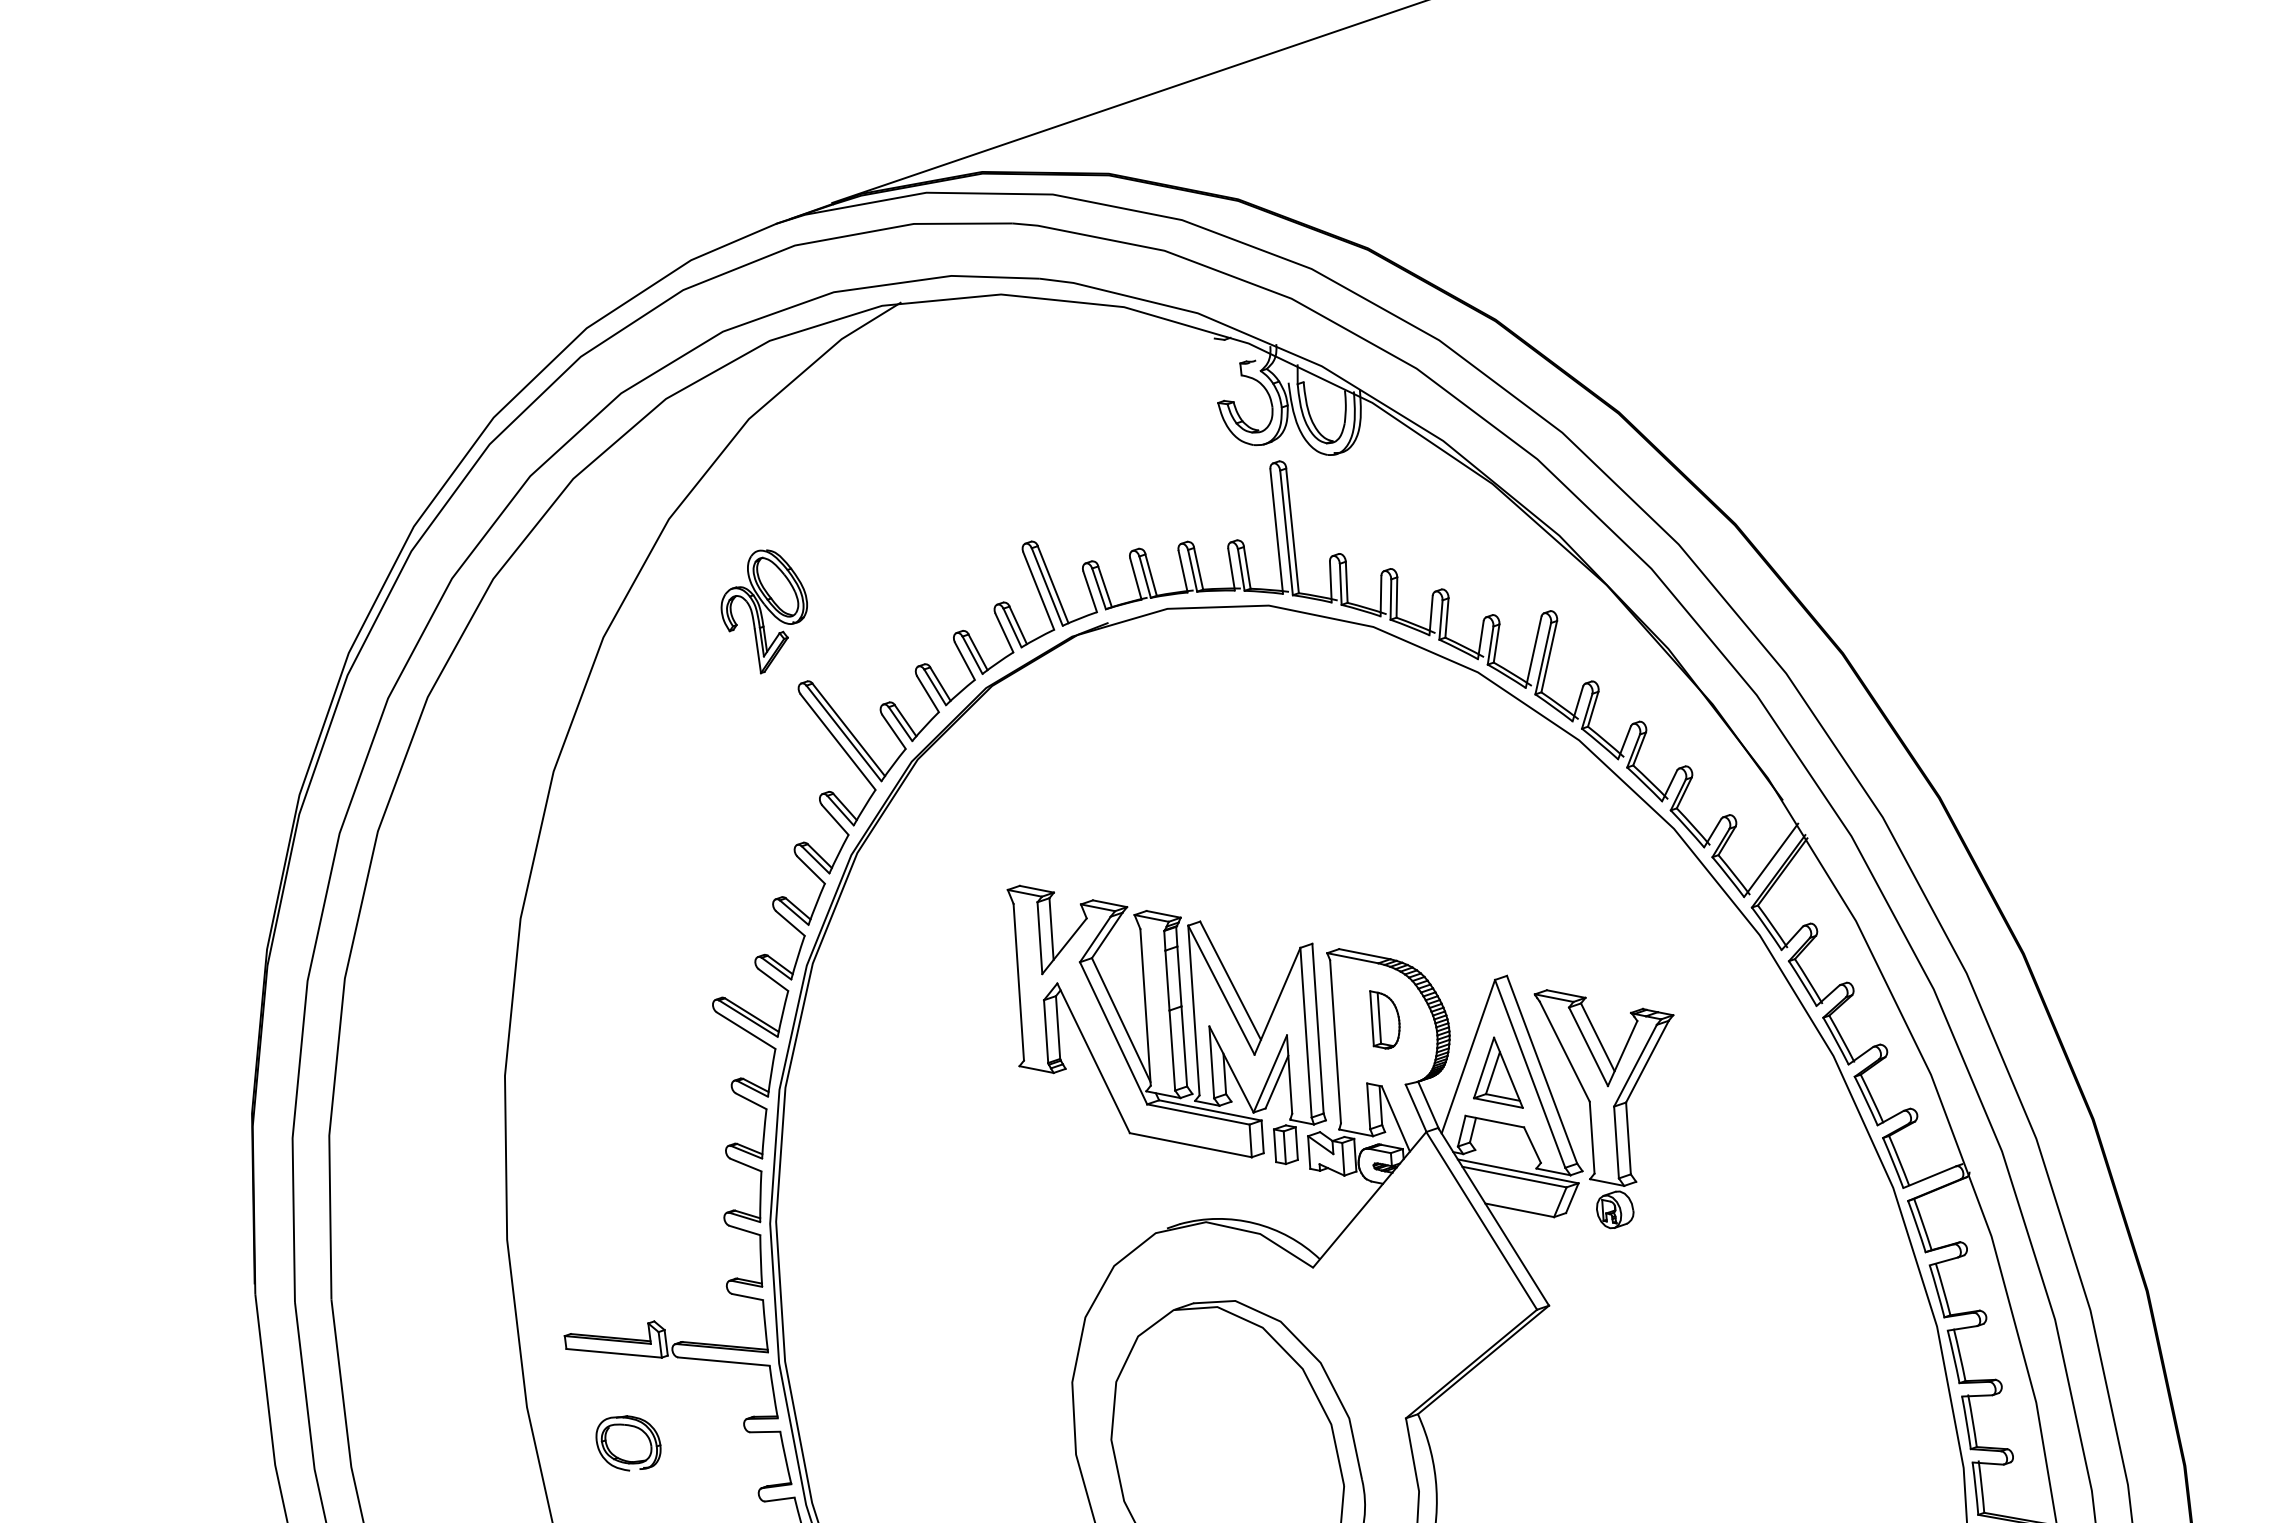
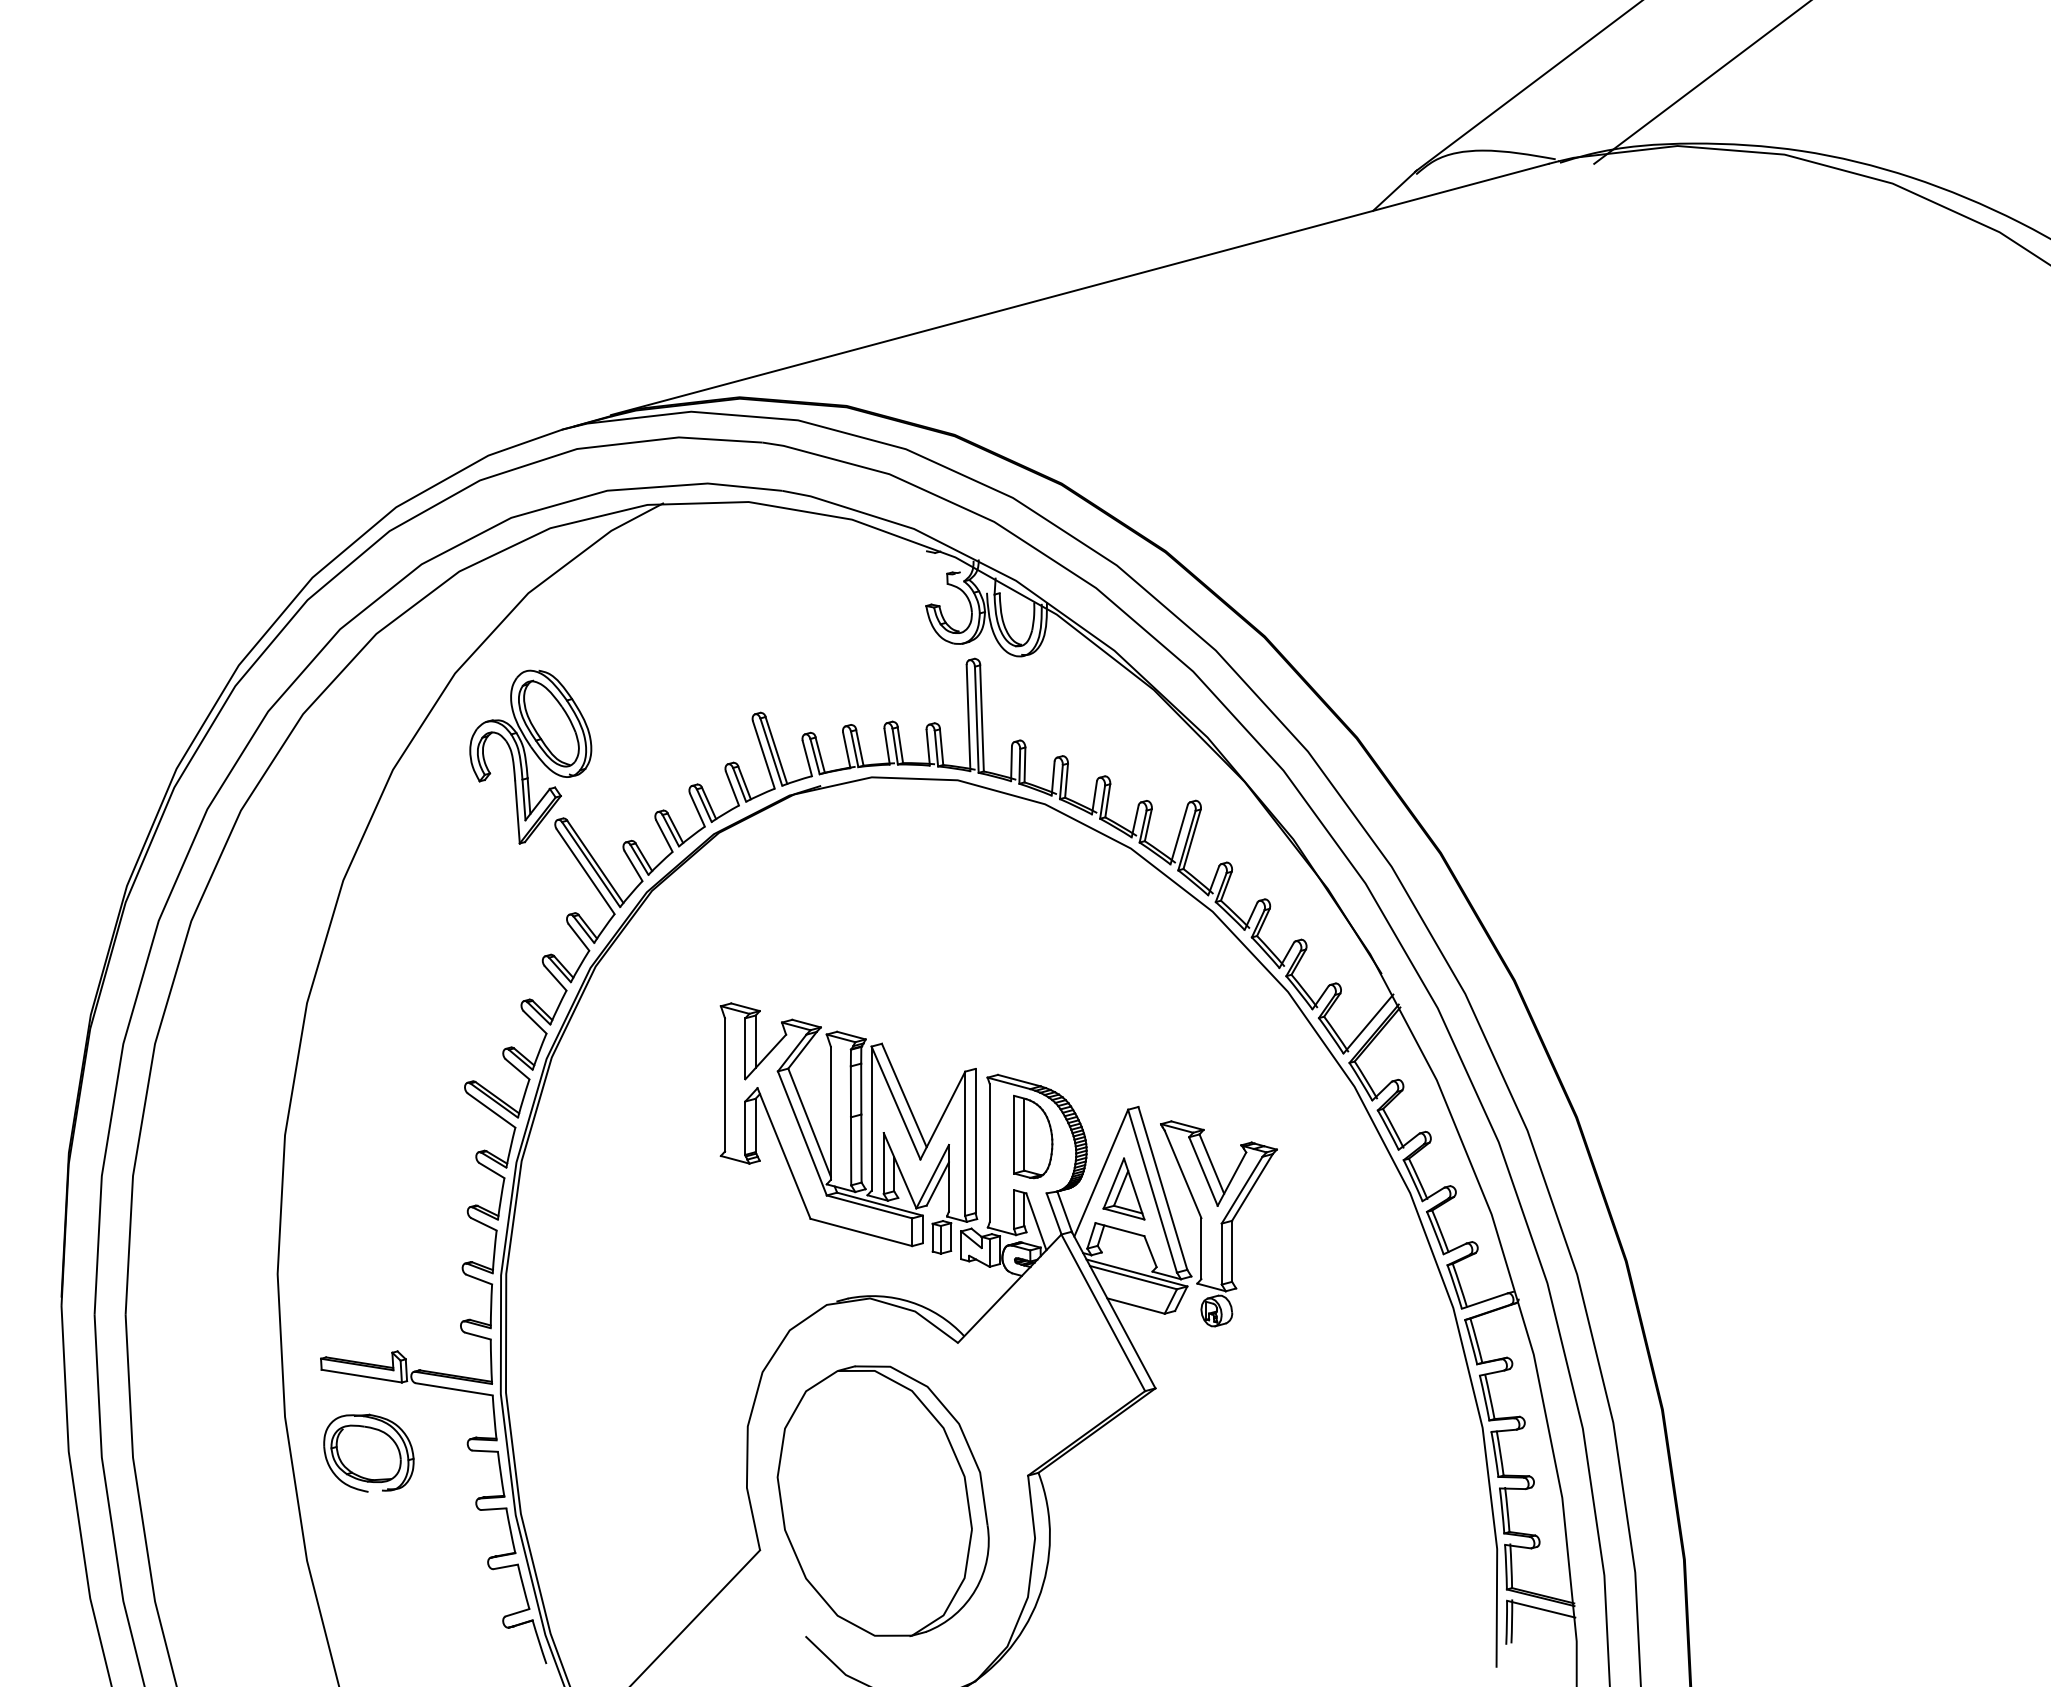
part: (764, 610) -> (530, 756), size x1.67
part: (1385, 1018) -> (1033, 1136), size x1.67
part: (627, 1442) -> (368, 1452), size x1.67

